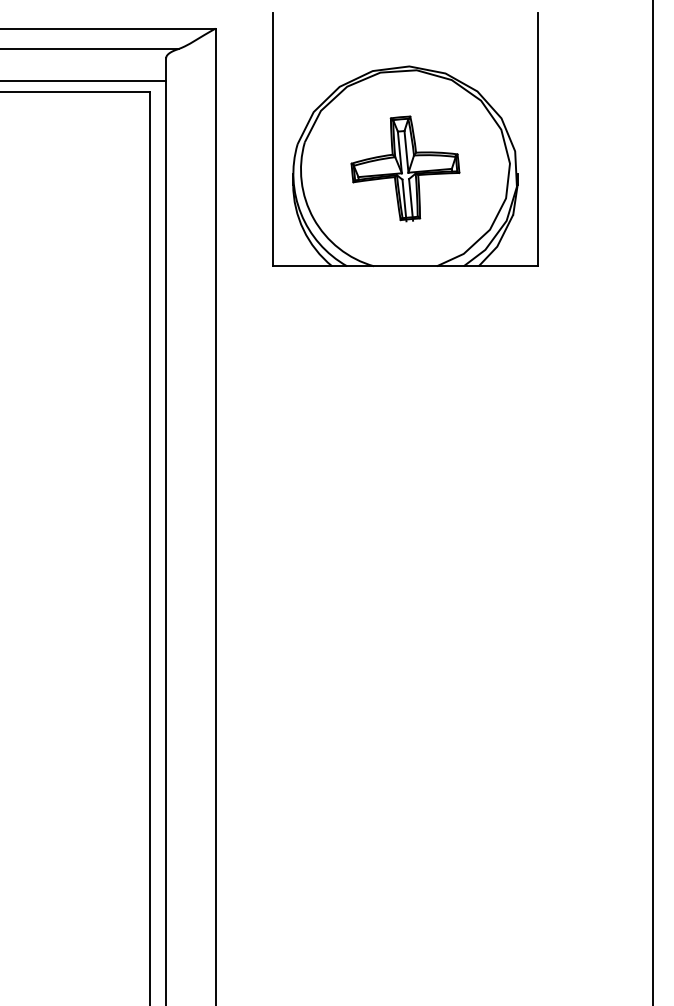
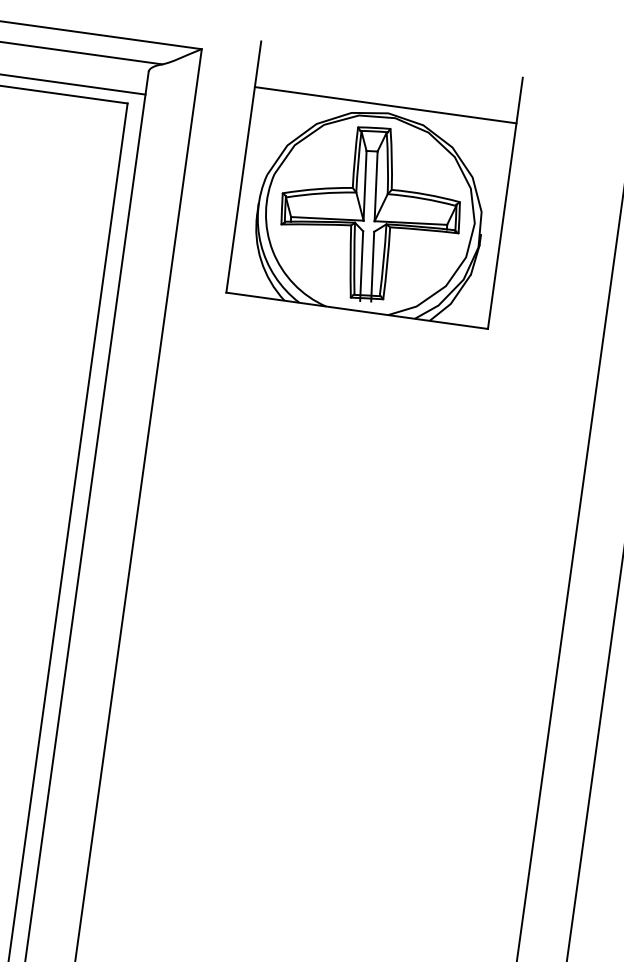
line: (405, 58) -> (385, 104), added
part: (405, 168) -> (370, 213), size x1.67

